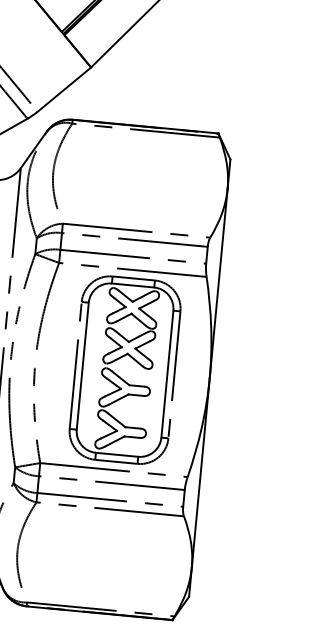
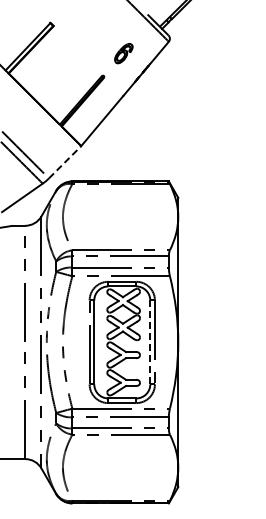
line: (64, 90) -> (65, 162), solid -> dashed
line: (167, 374) -> (150, 342), solid -> dashed

